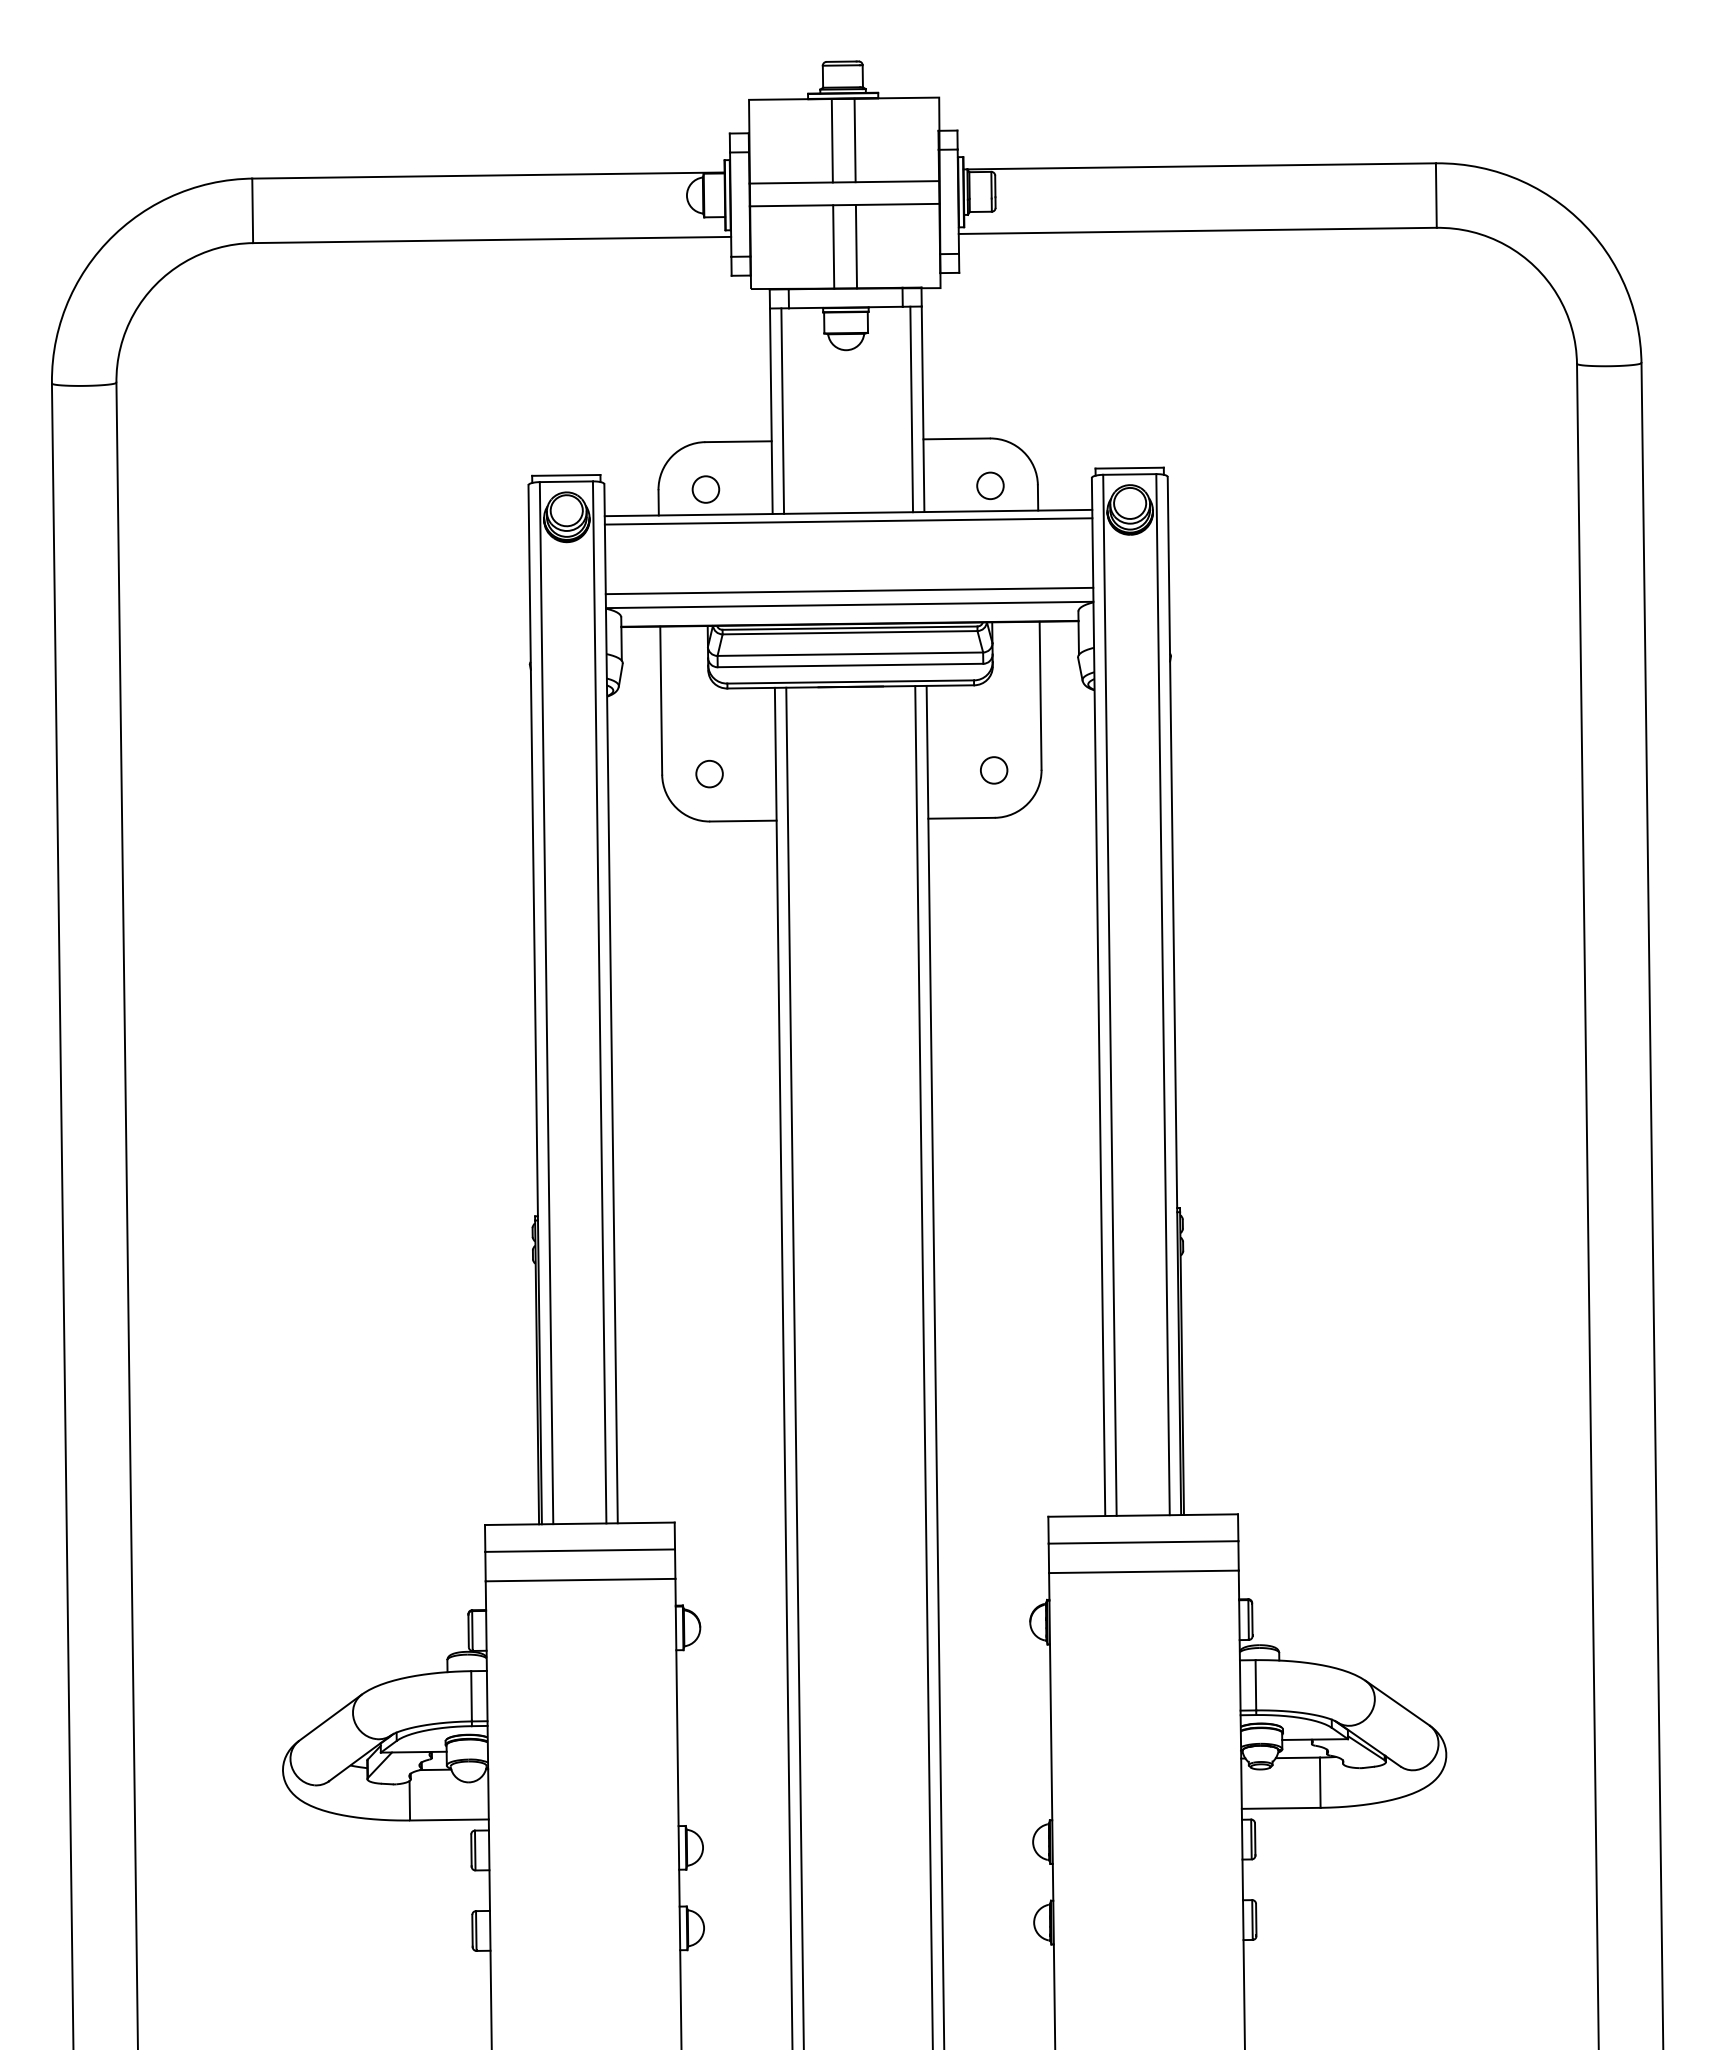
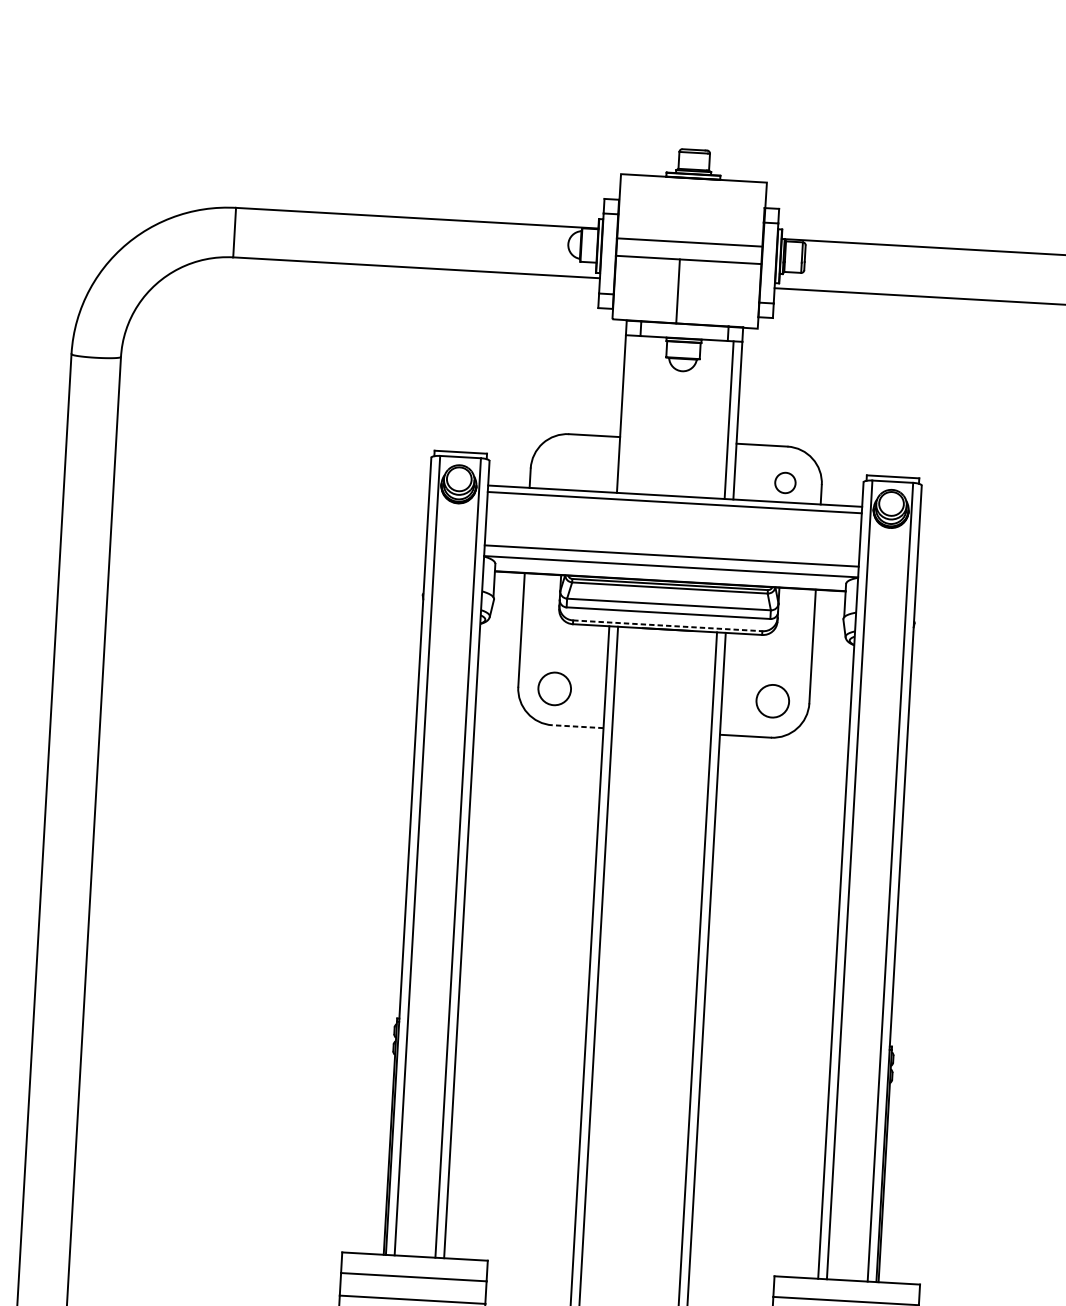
line: (831, 140) -> (682, 209), removed
line: (854, 140) -> (699, 210), removed
line: (856, 246) -> (695, 292), removed
line: (782, 410) -> (630, 414), removed
circle: (705, 489) -> (566, 470), removed
line: (851, 681) -> (668, 625), solid -> dashed
circle: (994, 770) -> (773, 701), size x1.6
circle: (709, 773) -> (554, 688), size x1.6
line: (742, 821) -> (577, 726), solid -> dashed

